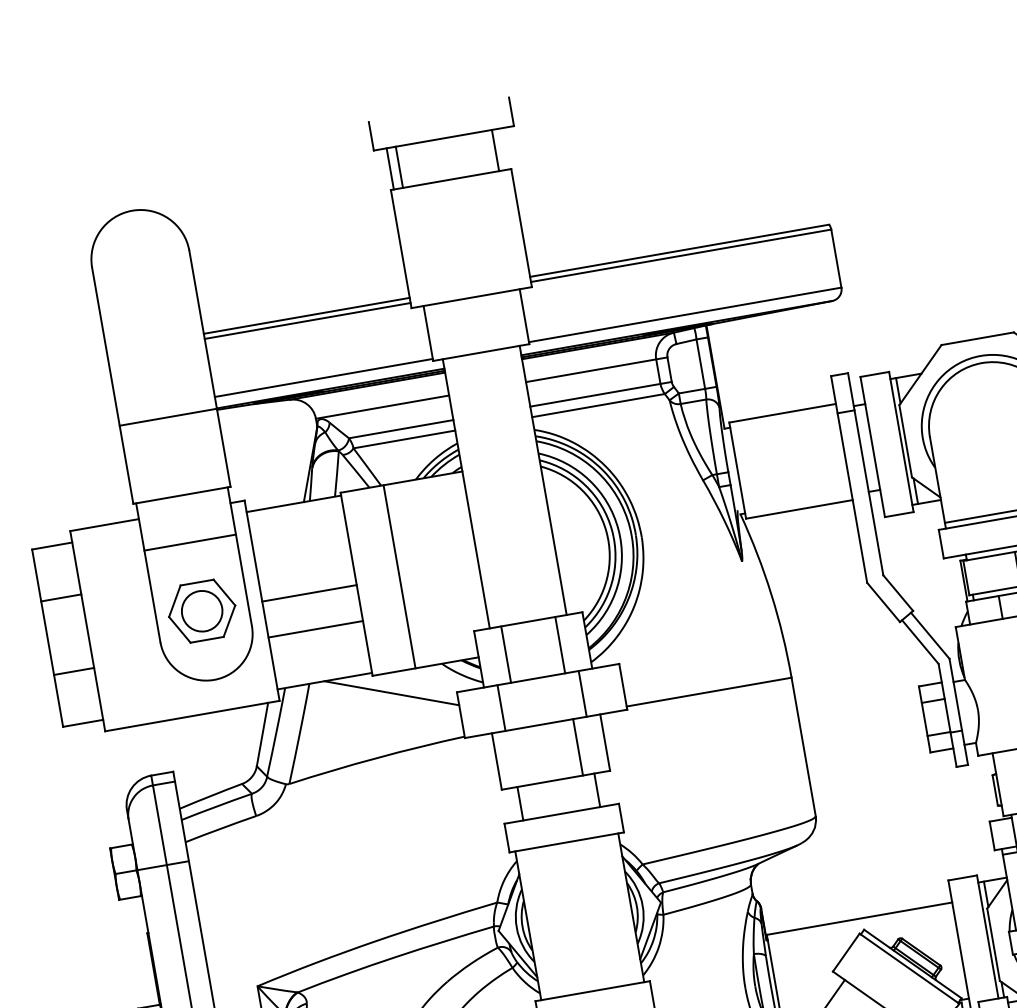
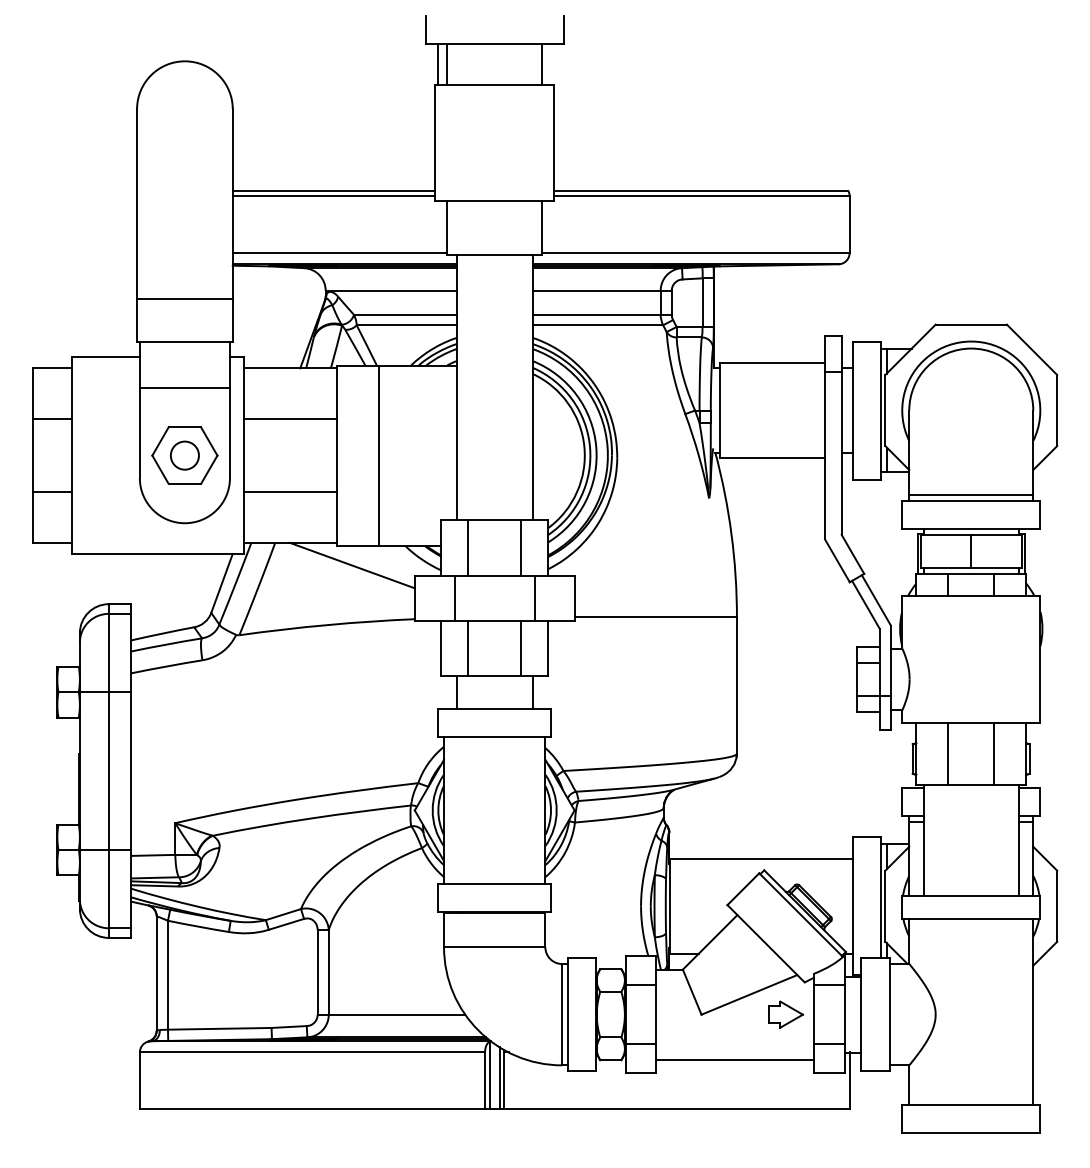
line: (167, 417) -> (184, 298), moved
line: (308, 593) -> (289, 419), moved
circle: (201, 611) -> (184, 455), size x0.71
line: (524, 756) -> (468, 648), added

